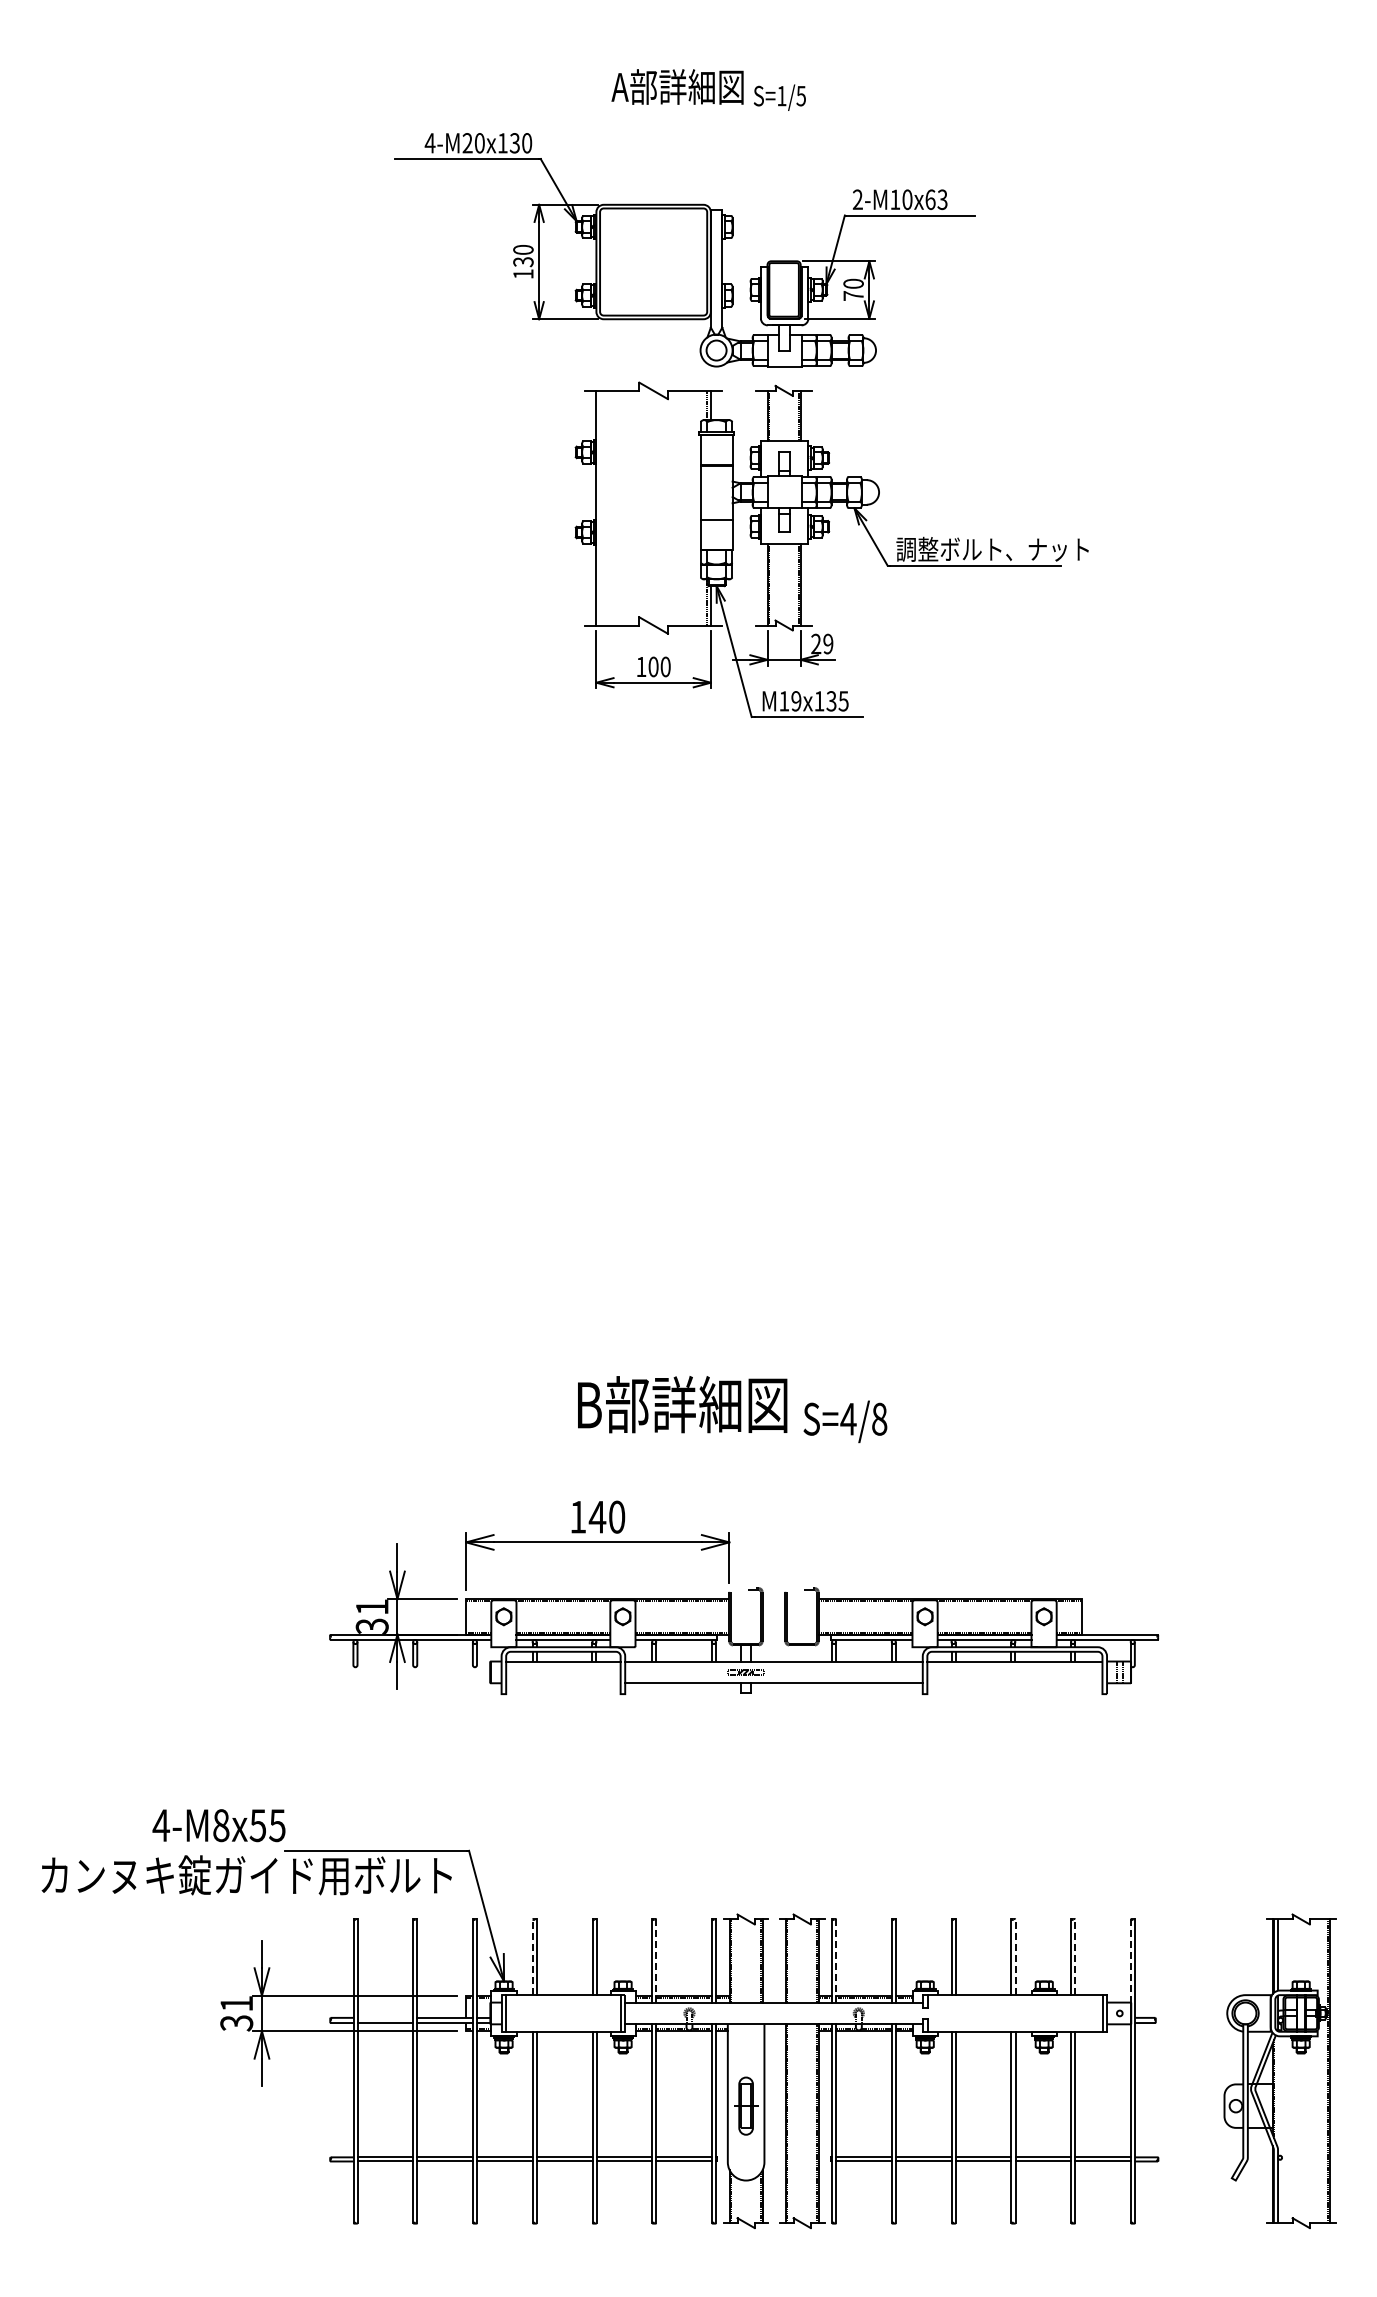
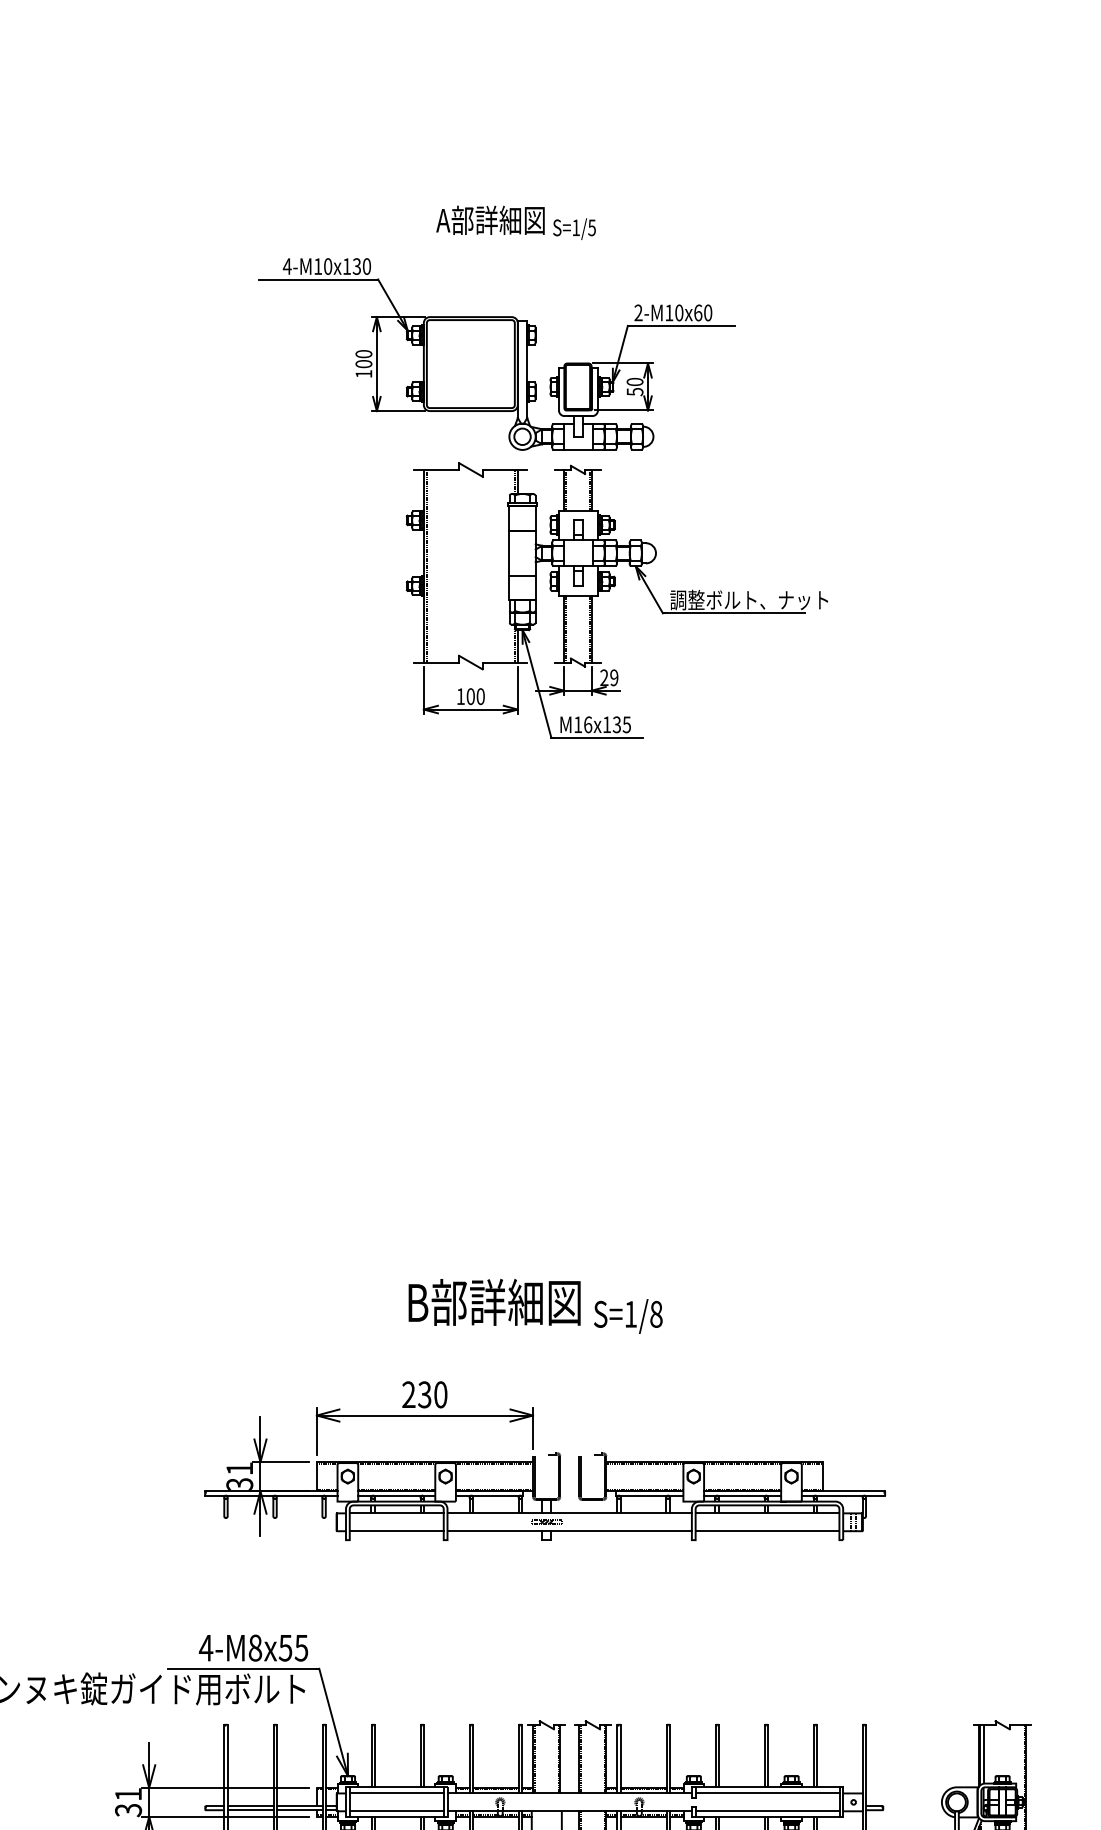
text: (467, 143) -> (317, 266), 4-M20x130 -> 4-M10x130
text: (942, 199) -> (708, 312), 2-M10x63 -> 2-M10x60
text: (523, 262) -> (363, 364), 130 -> 100
text: (853, 296) -> (634, 392), 70 -> 50
line: (600, 507) -> (427, 565), added
text: (796, 701) -> (588, 724), M19x135 -> M16x135
text: (848, 1419) -> (630, 1314), S=4/8 -> S=1/8
text: (588, 1516) -> (417, 1394), 140 -> 230
line: (563, 1683) -> (396, 1531), added
line: (1014, 1683) -> (767, 1531), added
text: (218, 1825) -> (253, 1648), moved
line: (532, 1957) -> (371, 1756), dashed -> solid
line: (1015, 1957) -> (768, 1756), dashed -> solid
line: (1075, 1957) -> (817, 1756), dashed -> solid
line: (656, 1961) -> (473, 1759), dashed -> solid
line: (836, 1961) -> (621, 1759), dashed -> solid
line: (1130, 1961) -> (862, 1759), dashed -> solid
line: (563, 2002) -> (396, 1793), added
line: (1014, 2002) -> (767, 1793), added
line: (385, 2017) -> (250, 1805), added
line: (563, 2024) -> (396, 1811), added
line: (1014, 2024) -> (767, 1811), added

